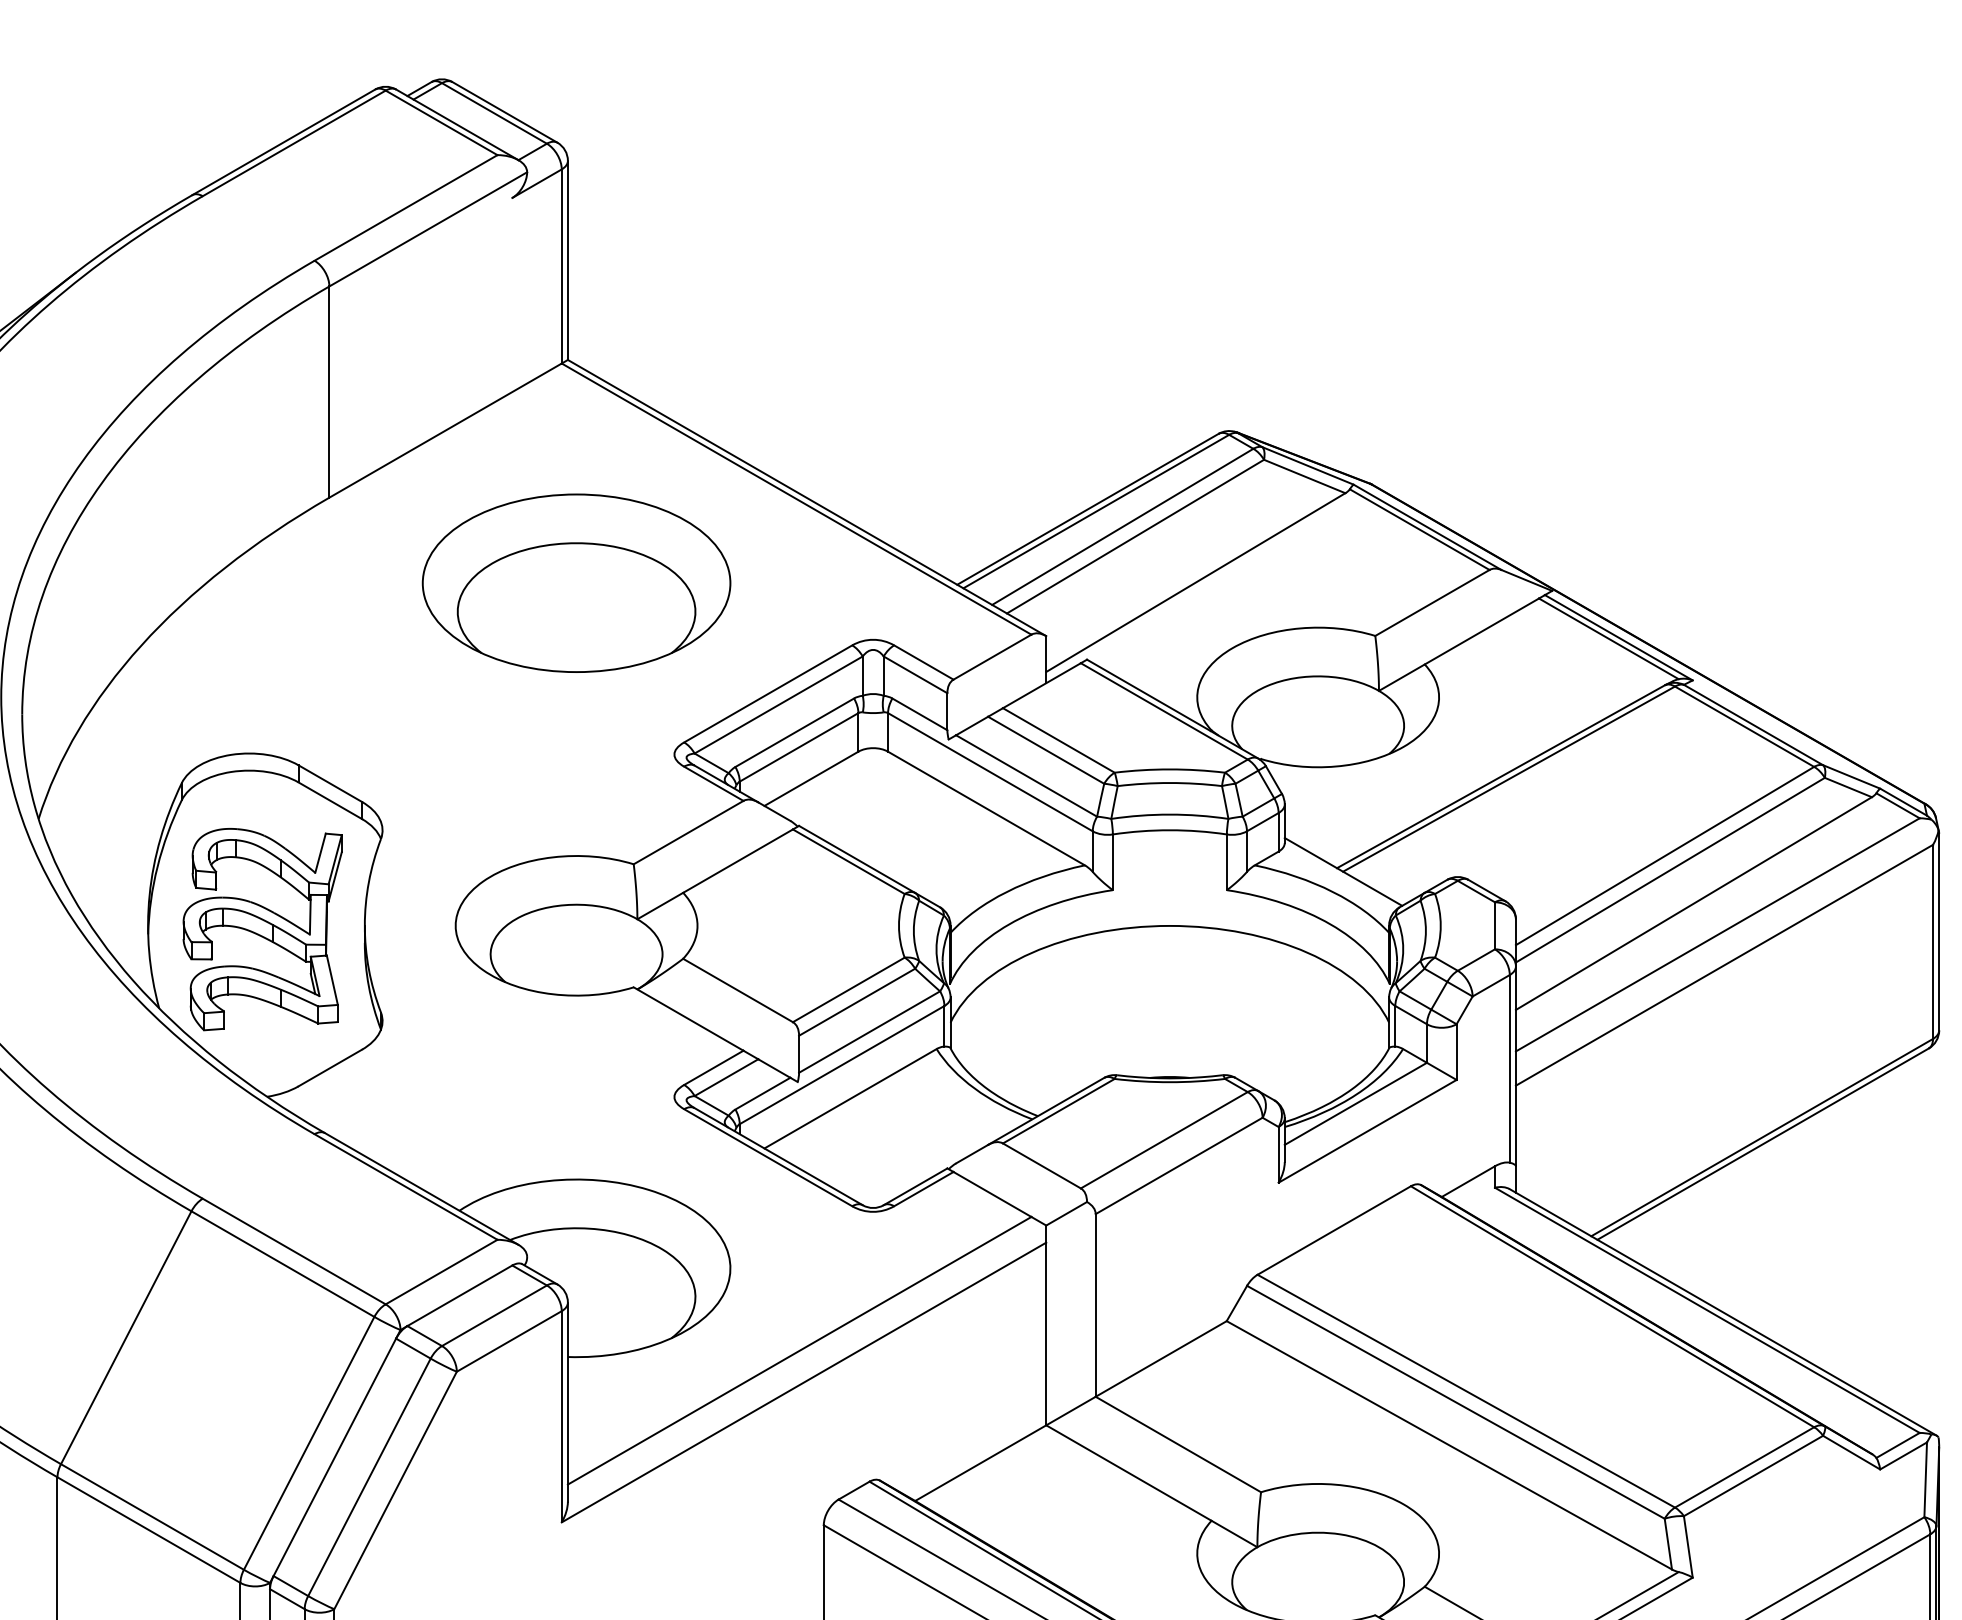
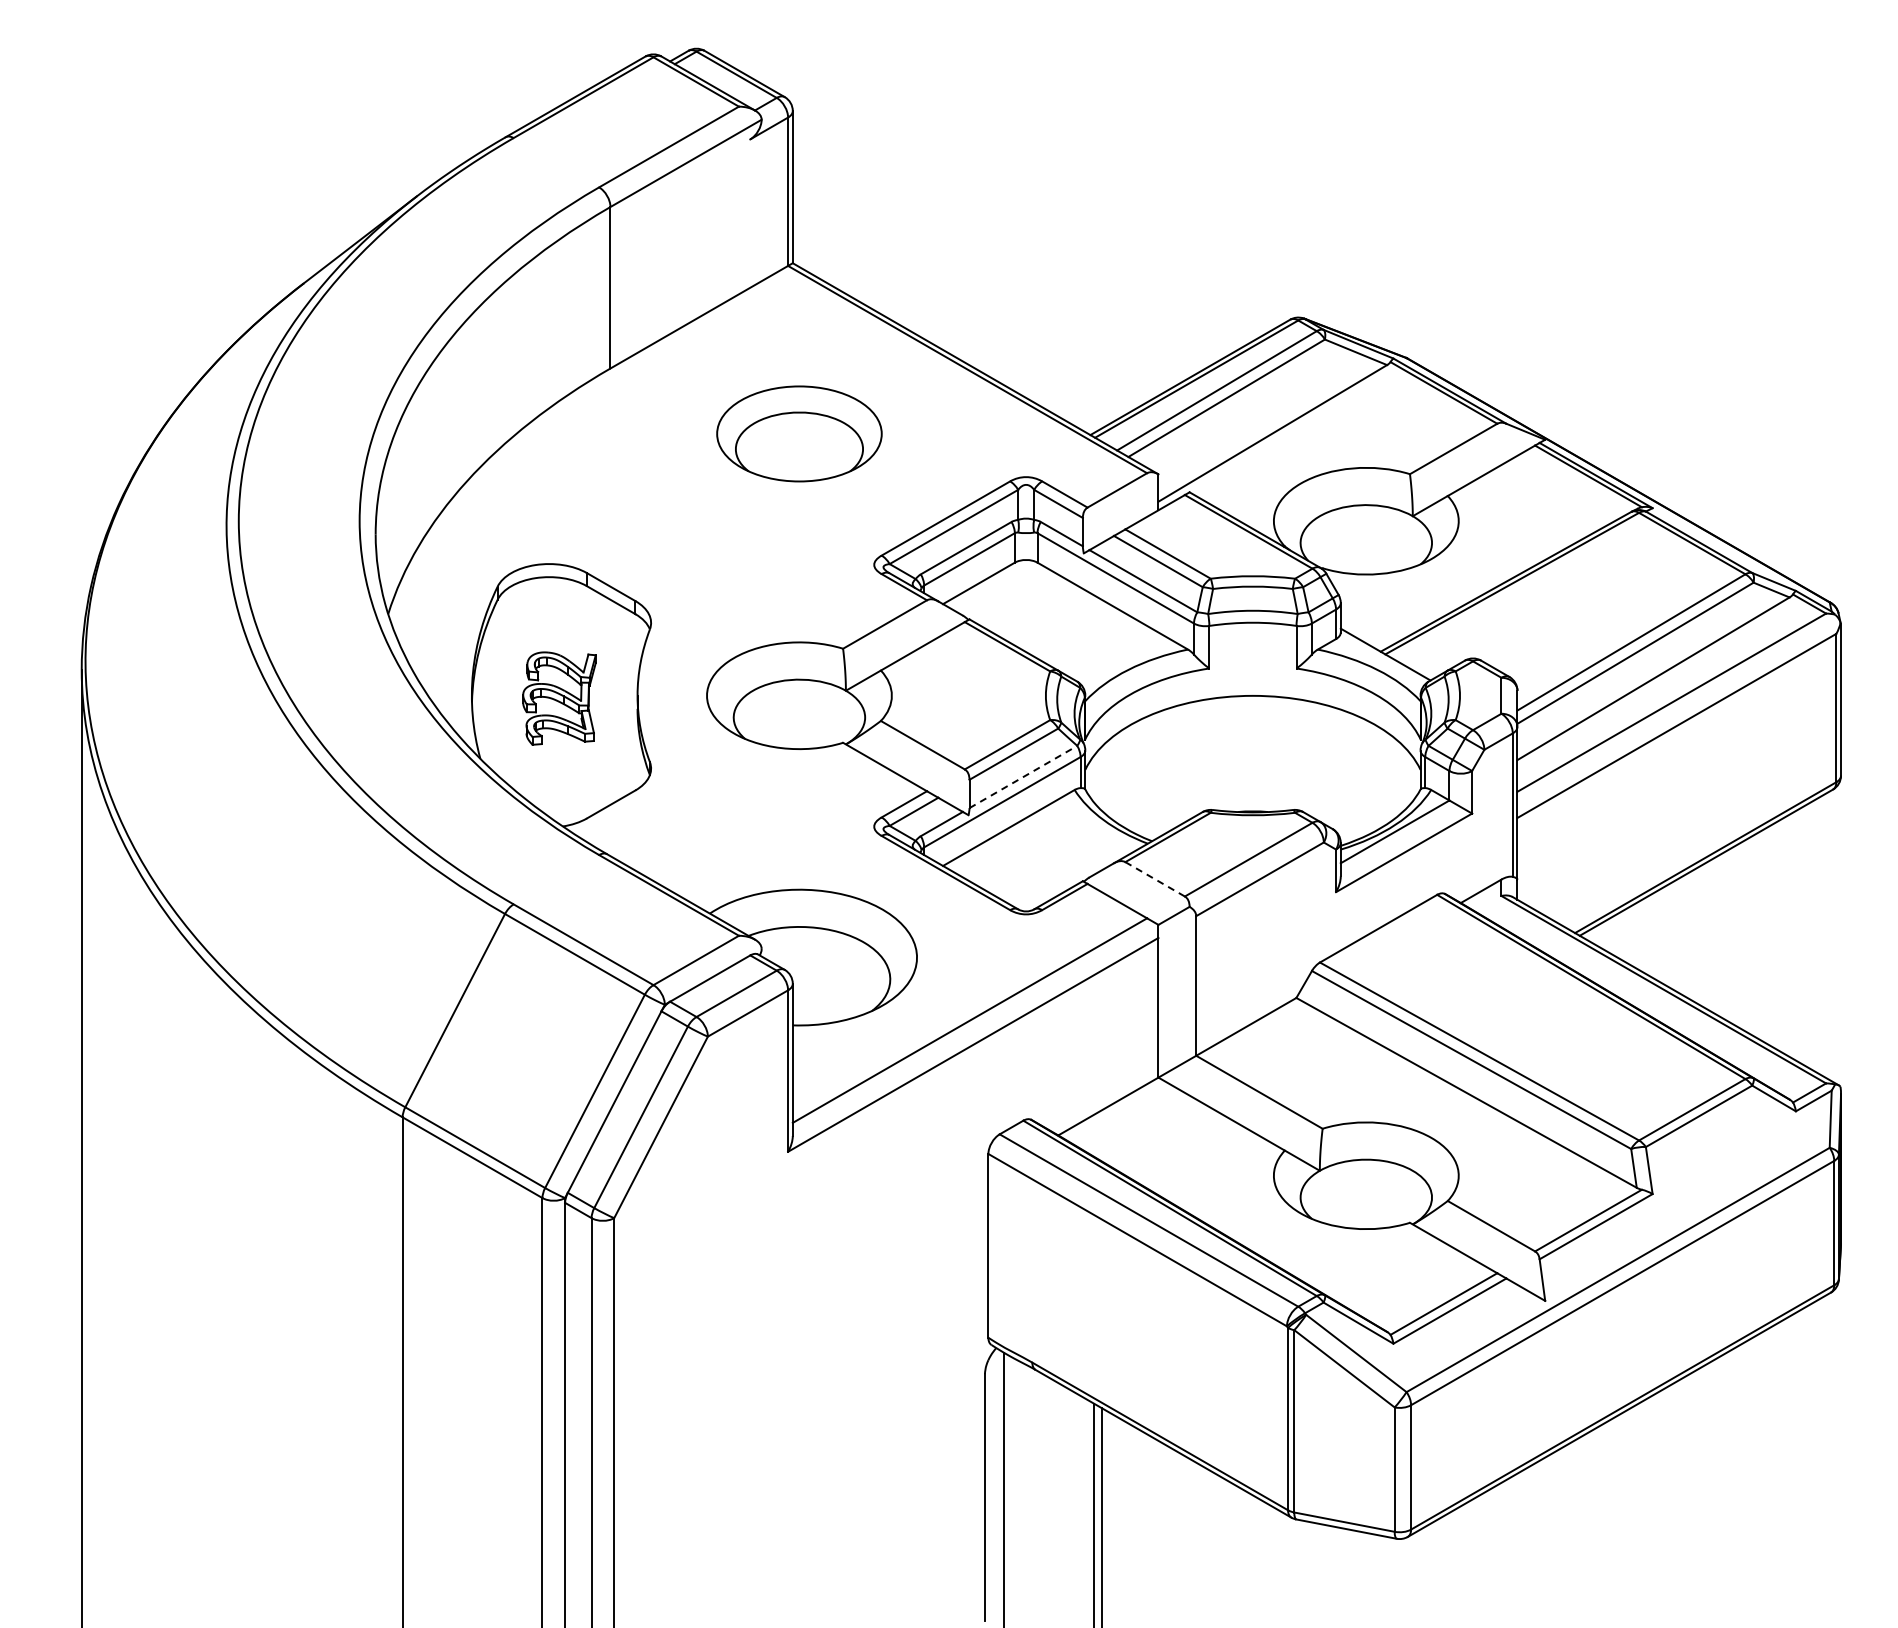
part: (576, 582) -> (799, 433), size x0.7
part: (262, 929) -> (559, 698), size x0.6
line: (869, 1031) -> (1023, 776), solid -> dashed
line: (1042, 1166) -> (1155, 879), solid -> dashed

